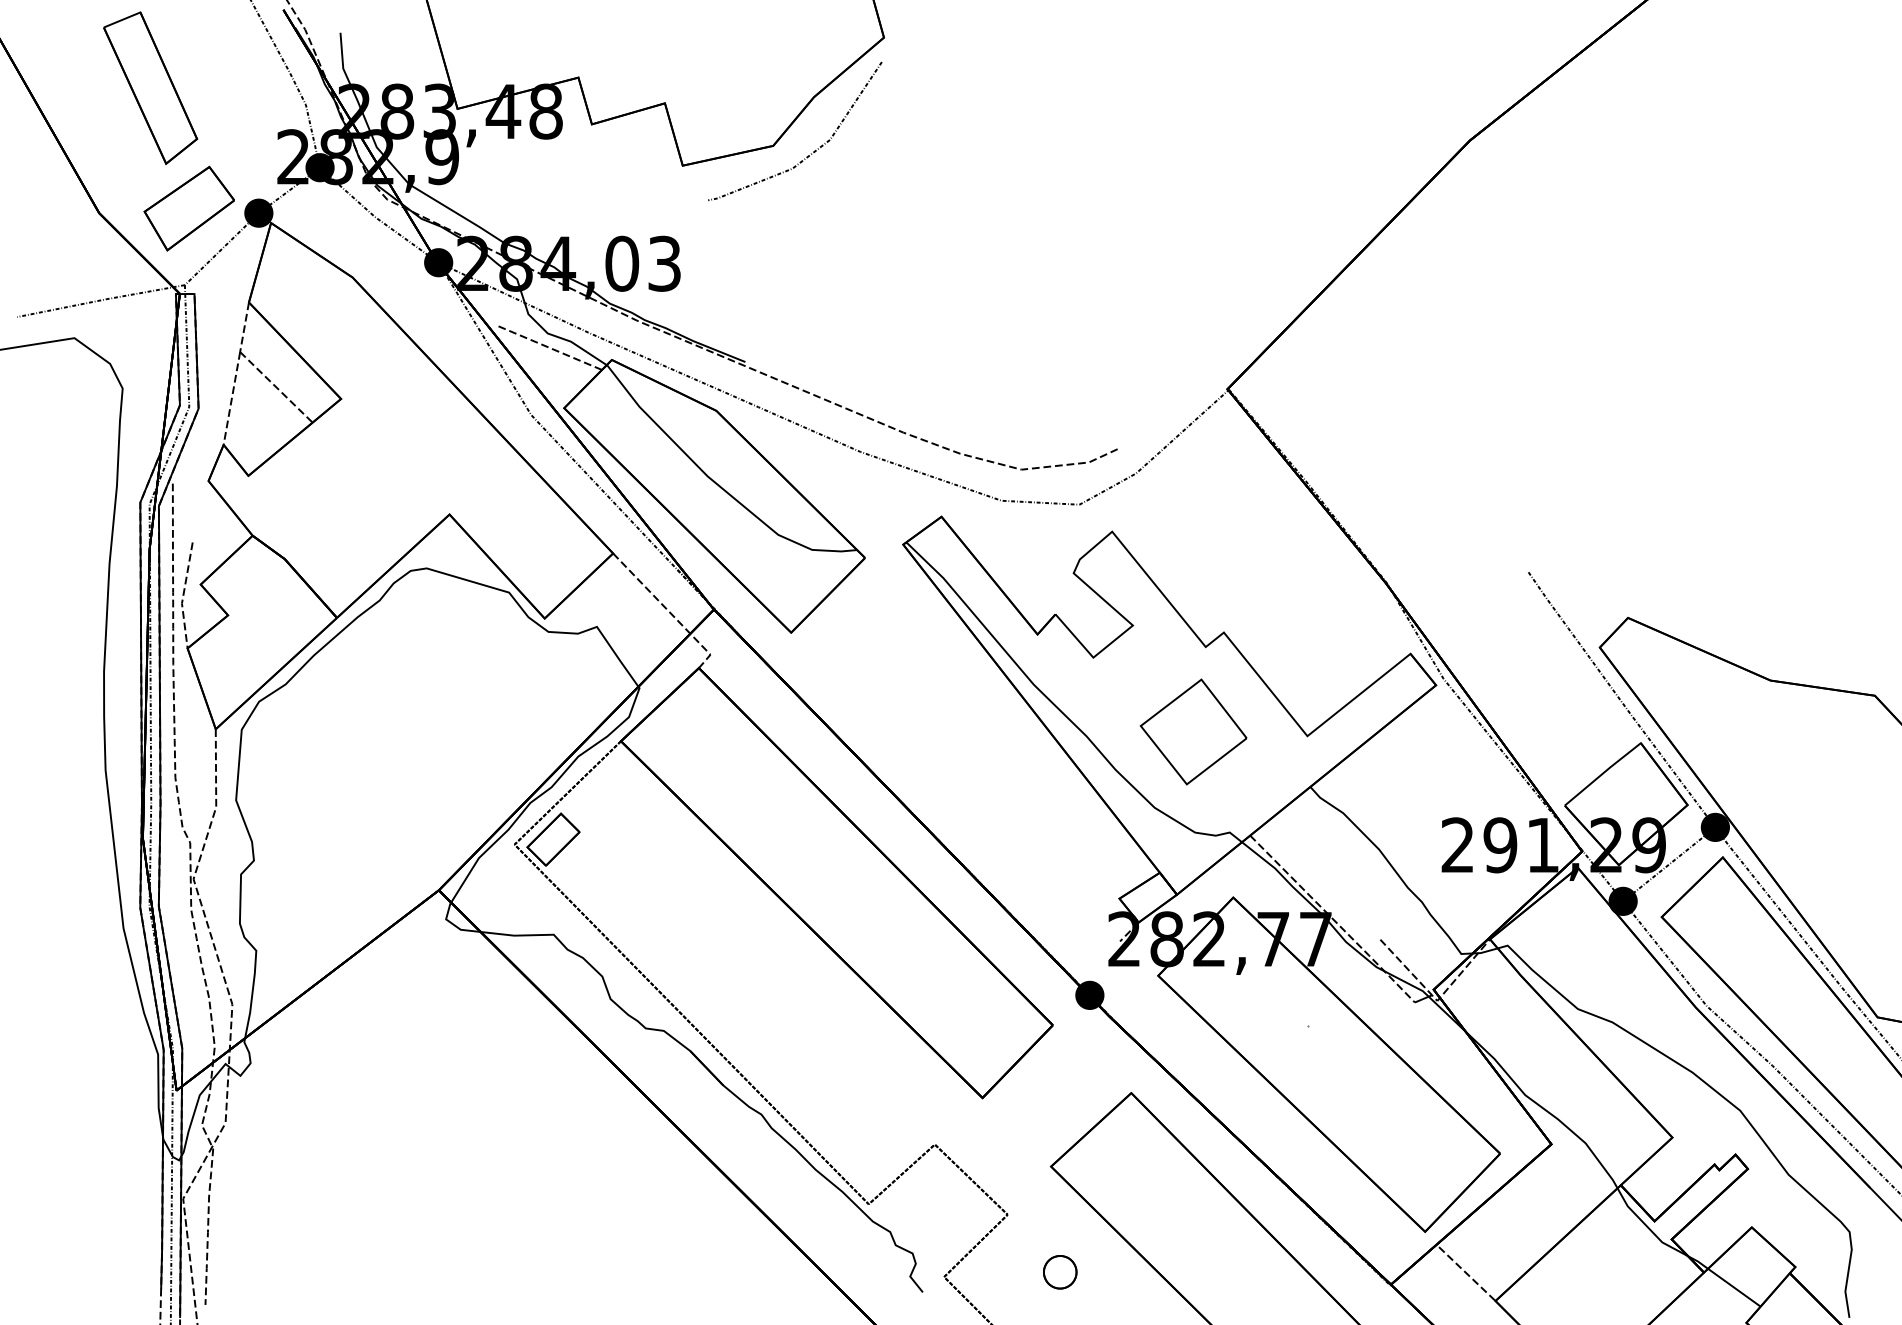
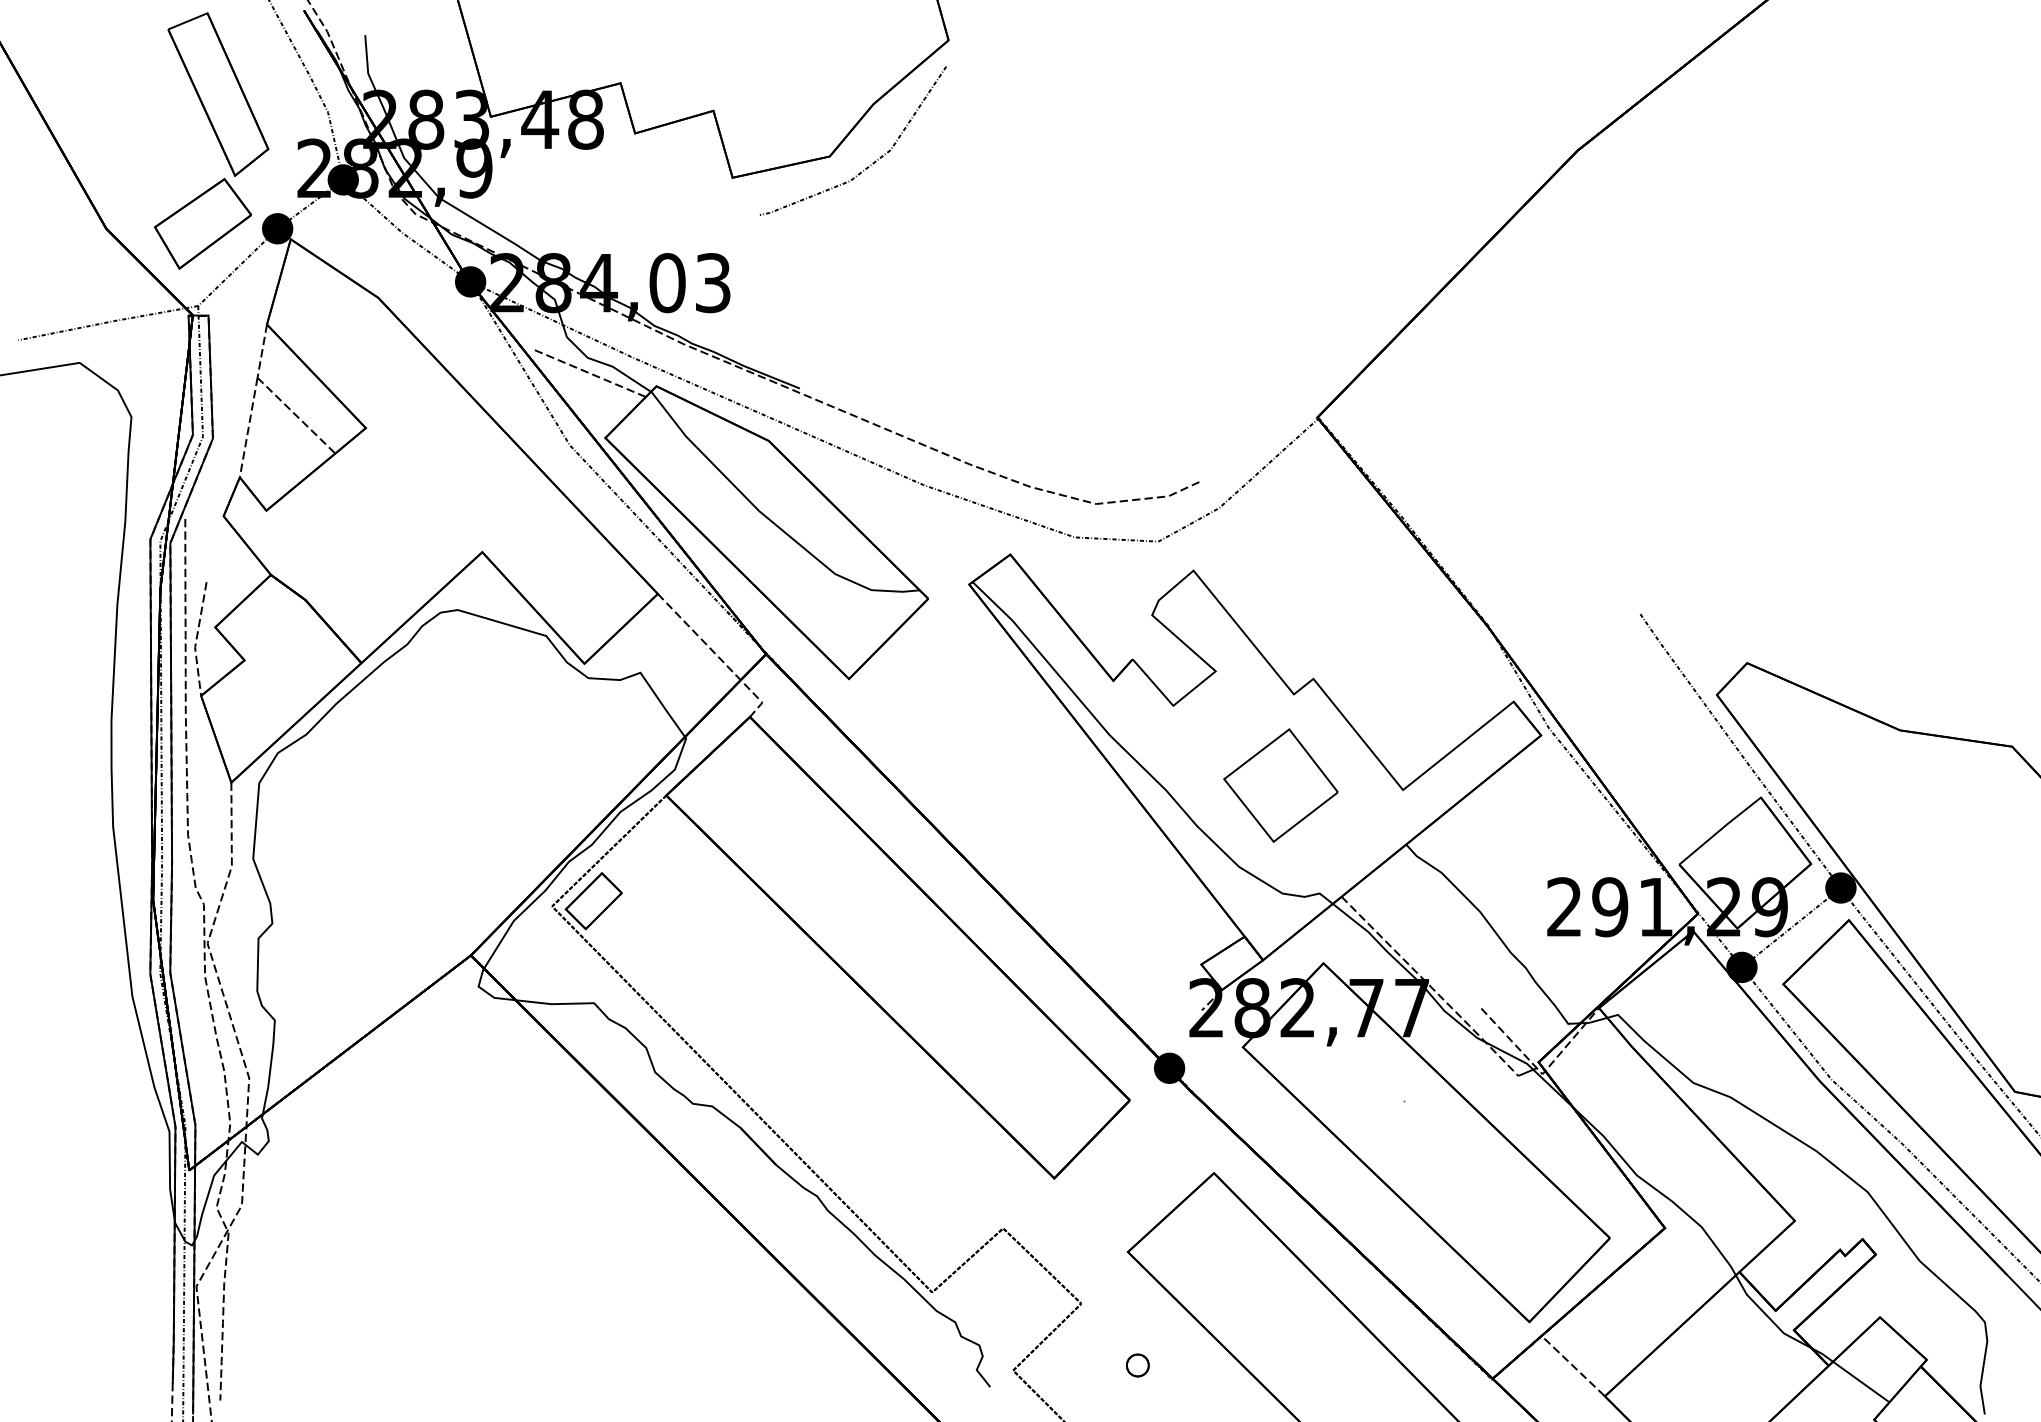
part: (150, 88) -> (218, 94), moved
part: (1060, 1272) -> (1137, 1365), size x0.62

